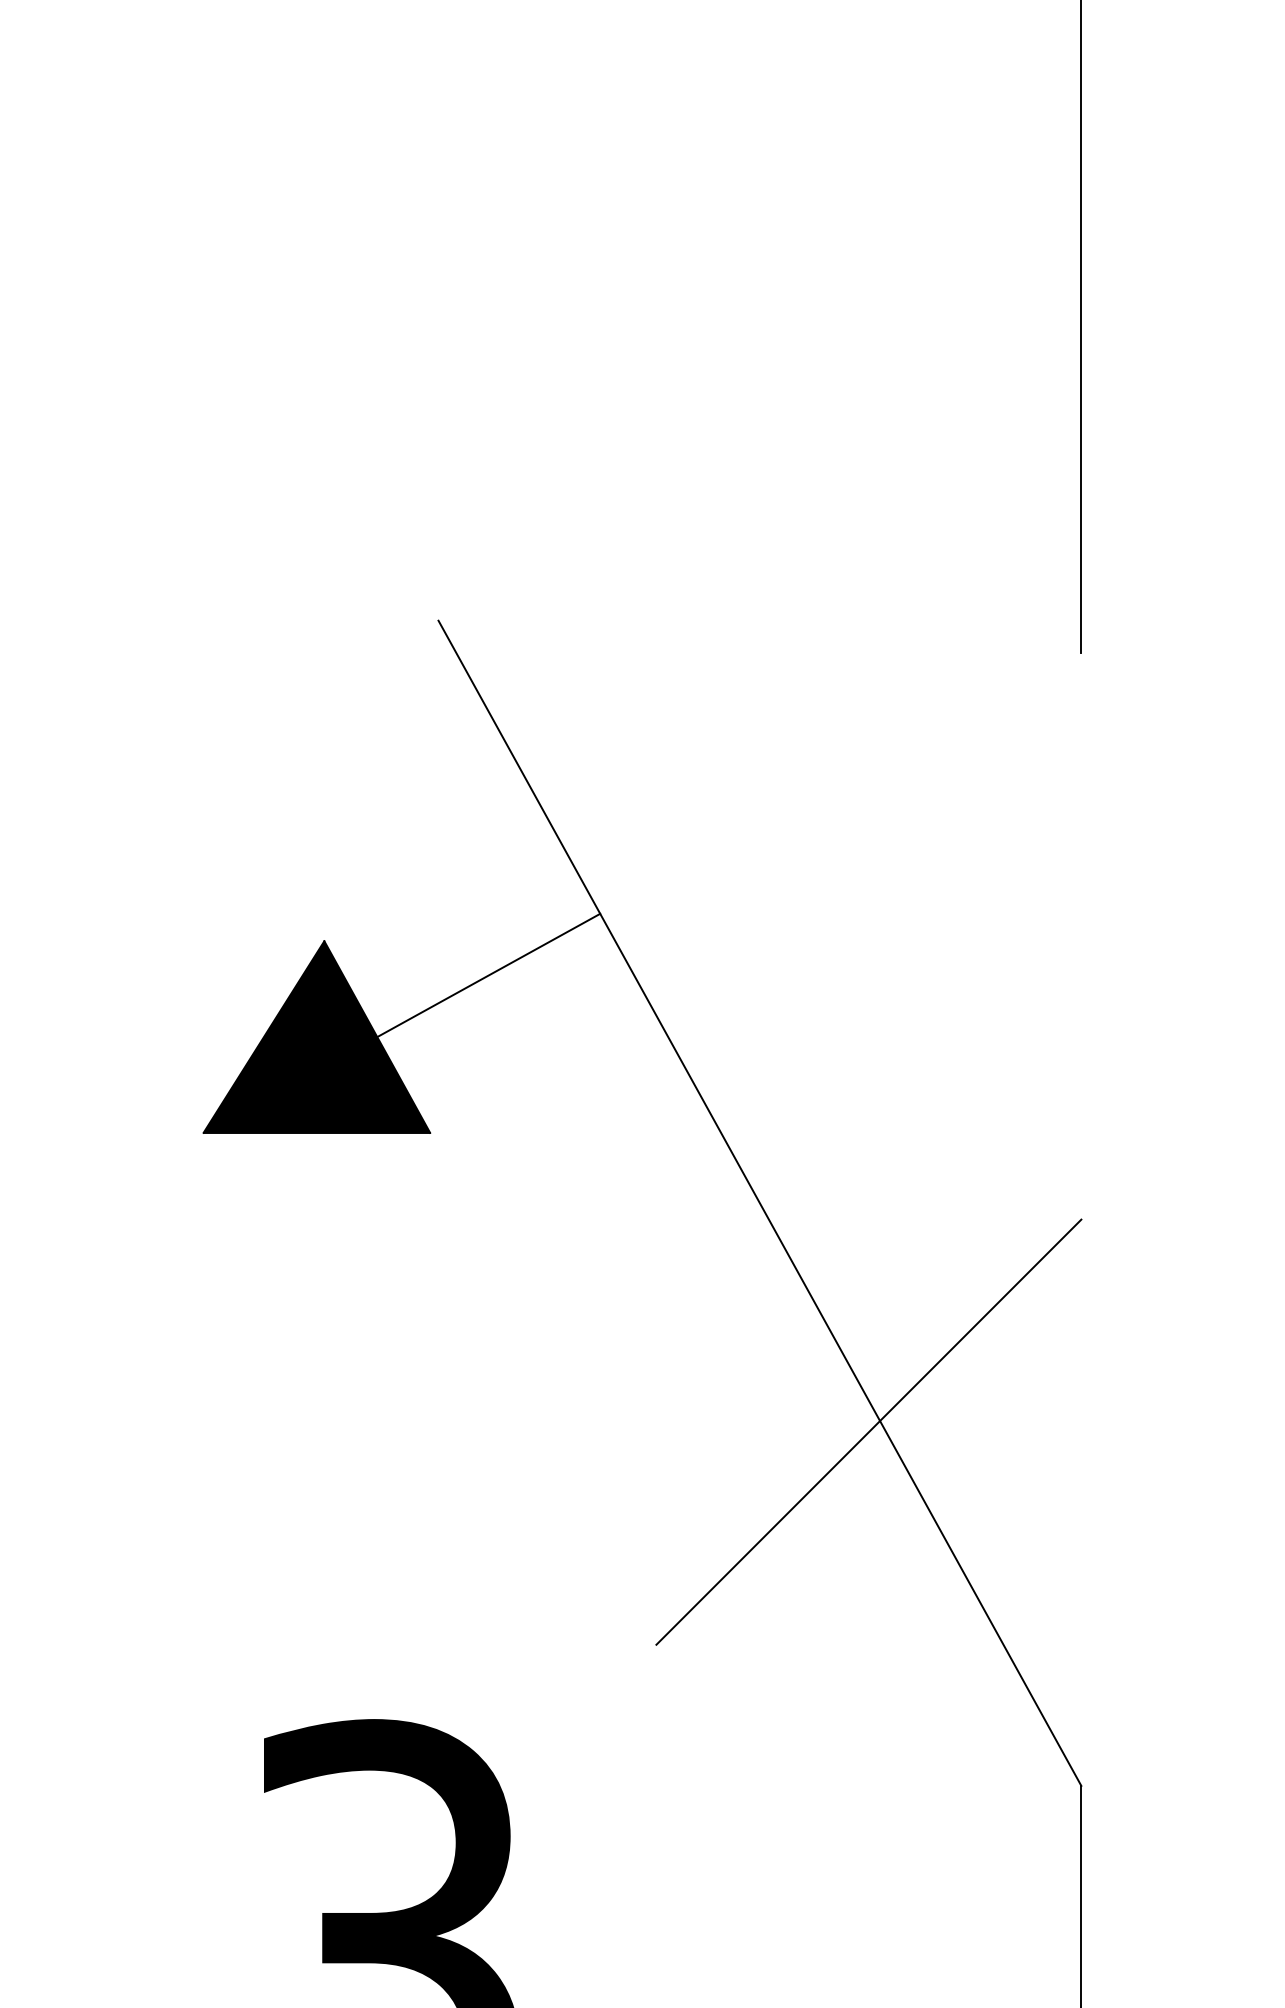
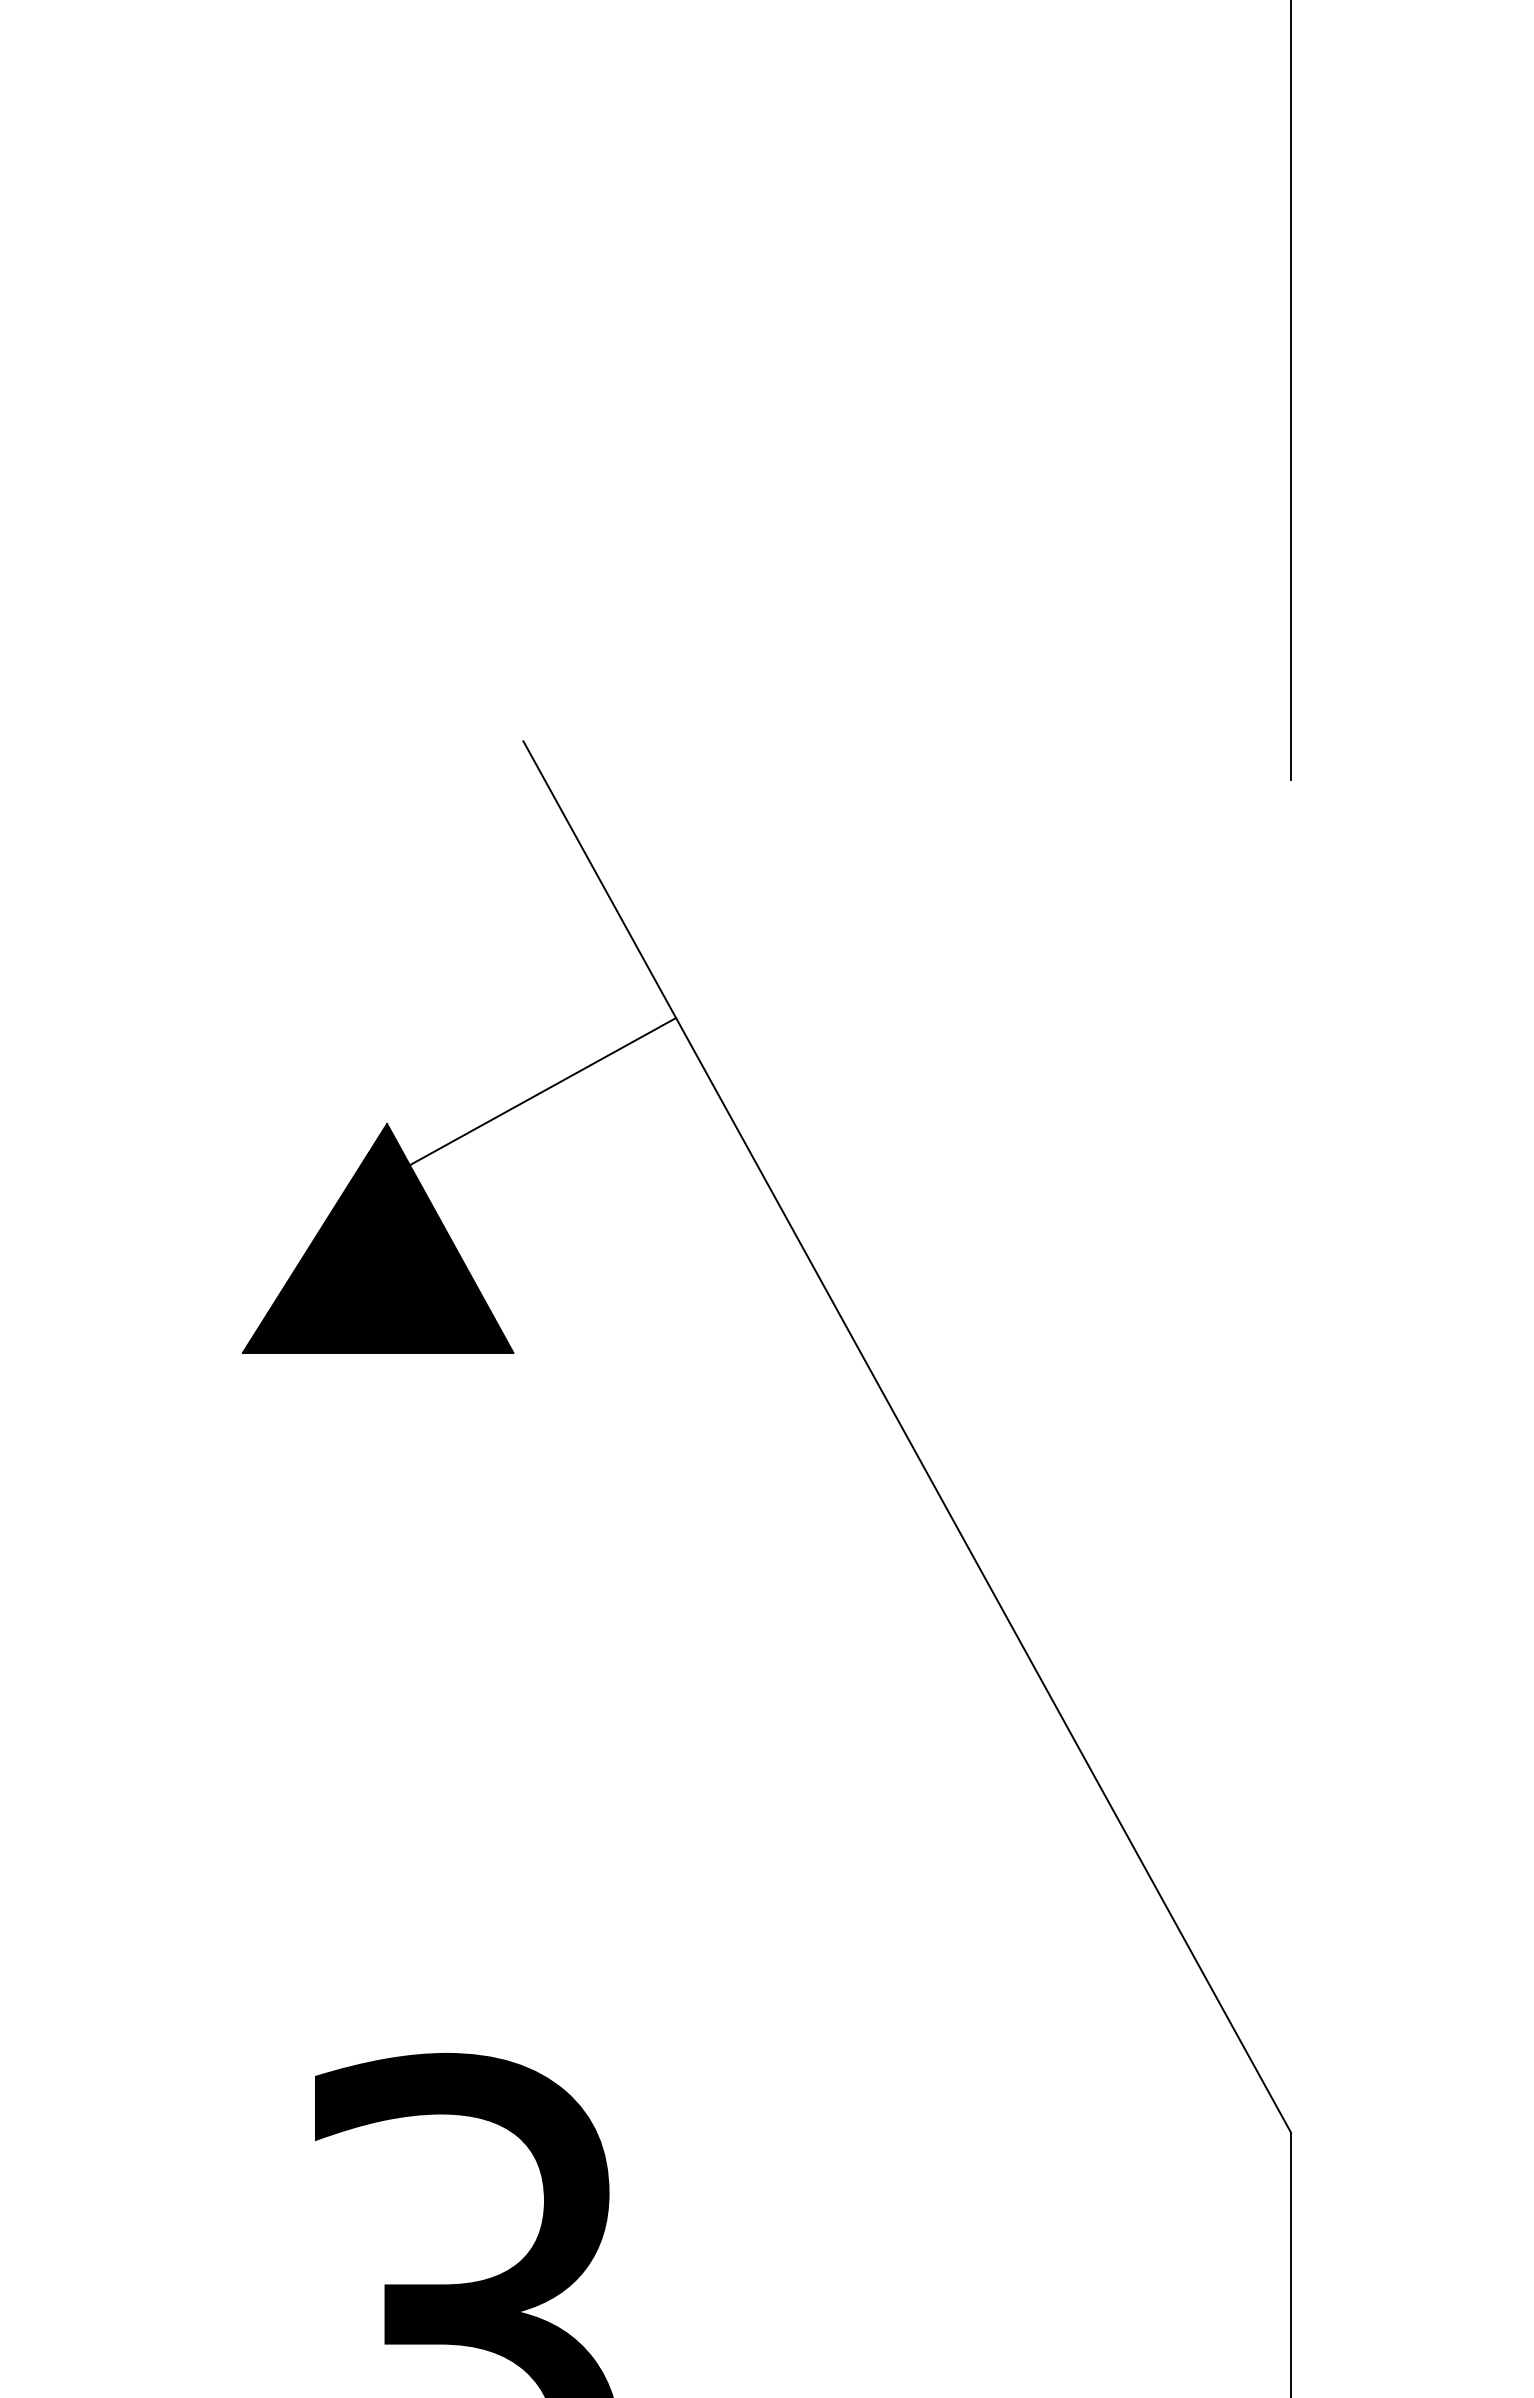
line: (488, 975) -> (542, 1091), moved
line: (869, 1432) -> (1037, 1710), removed

